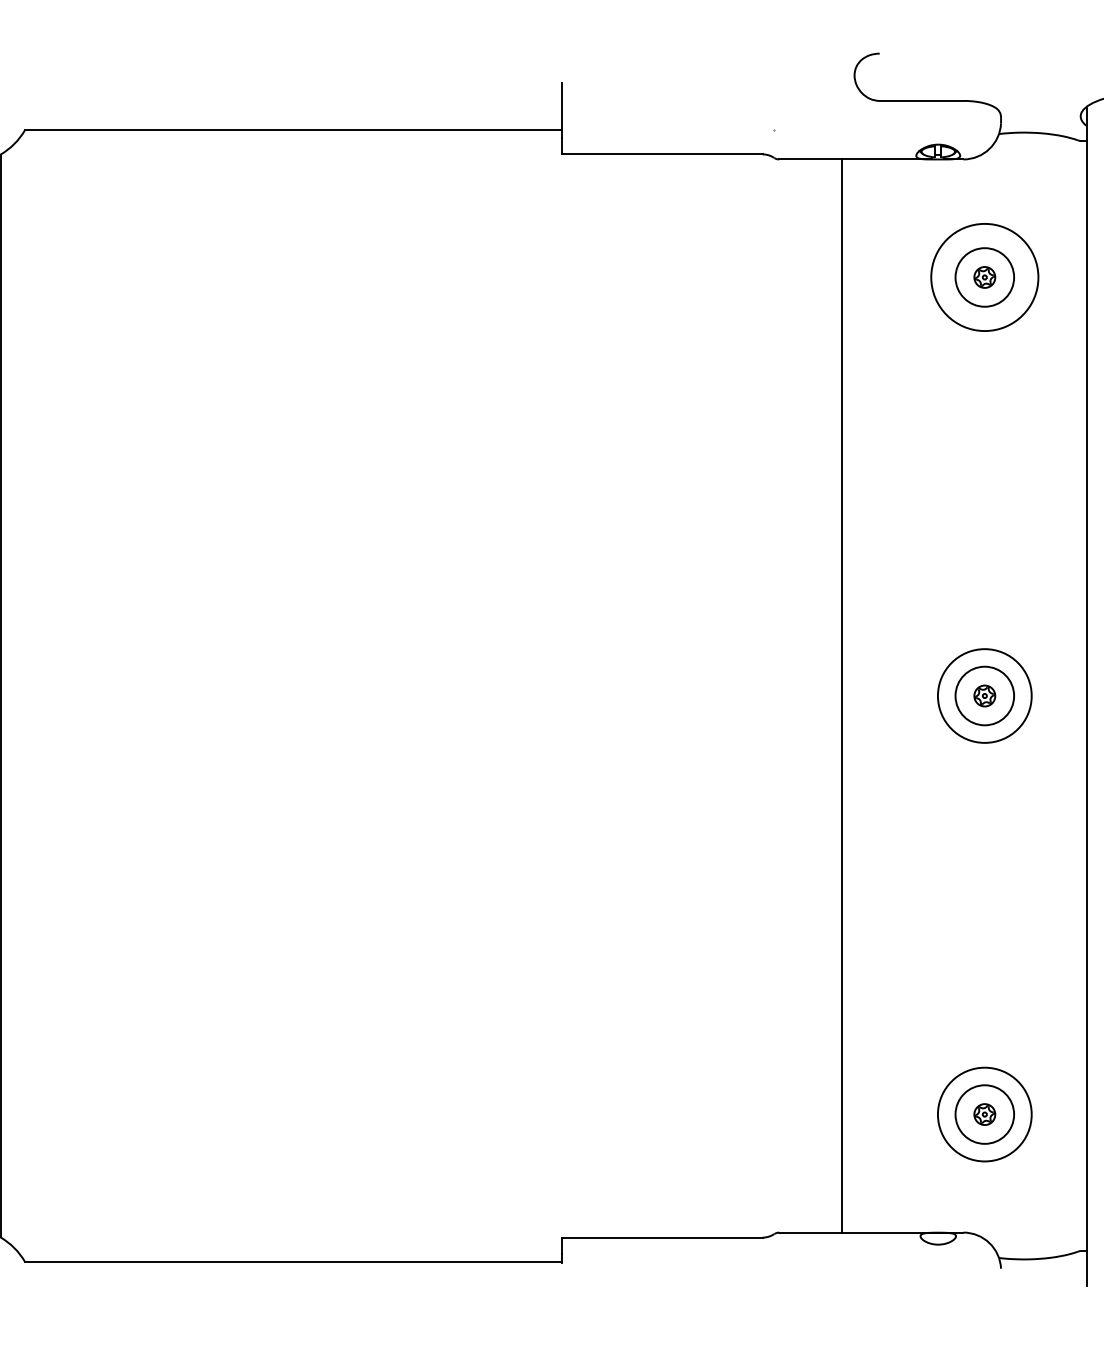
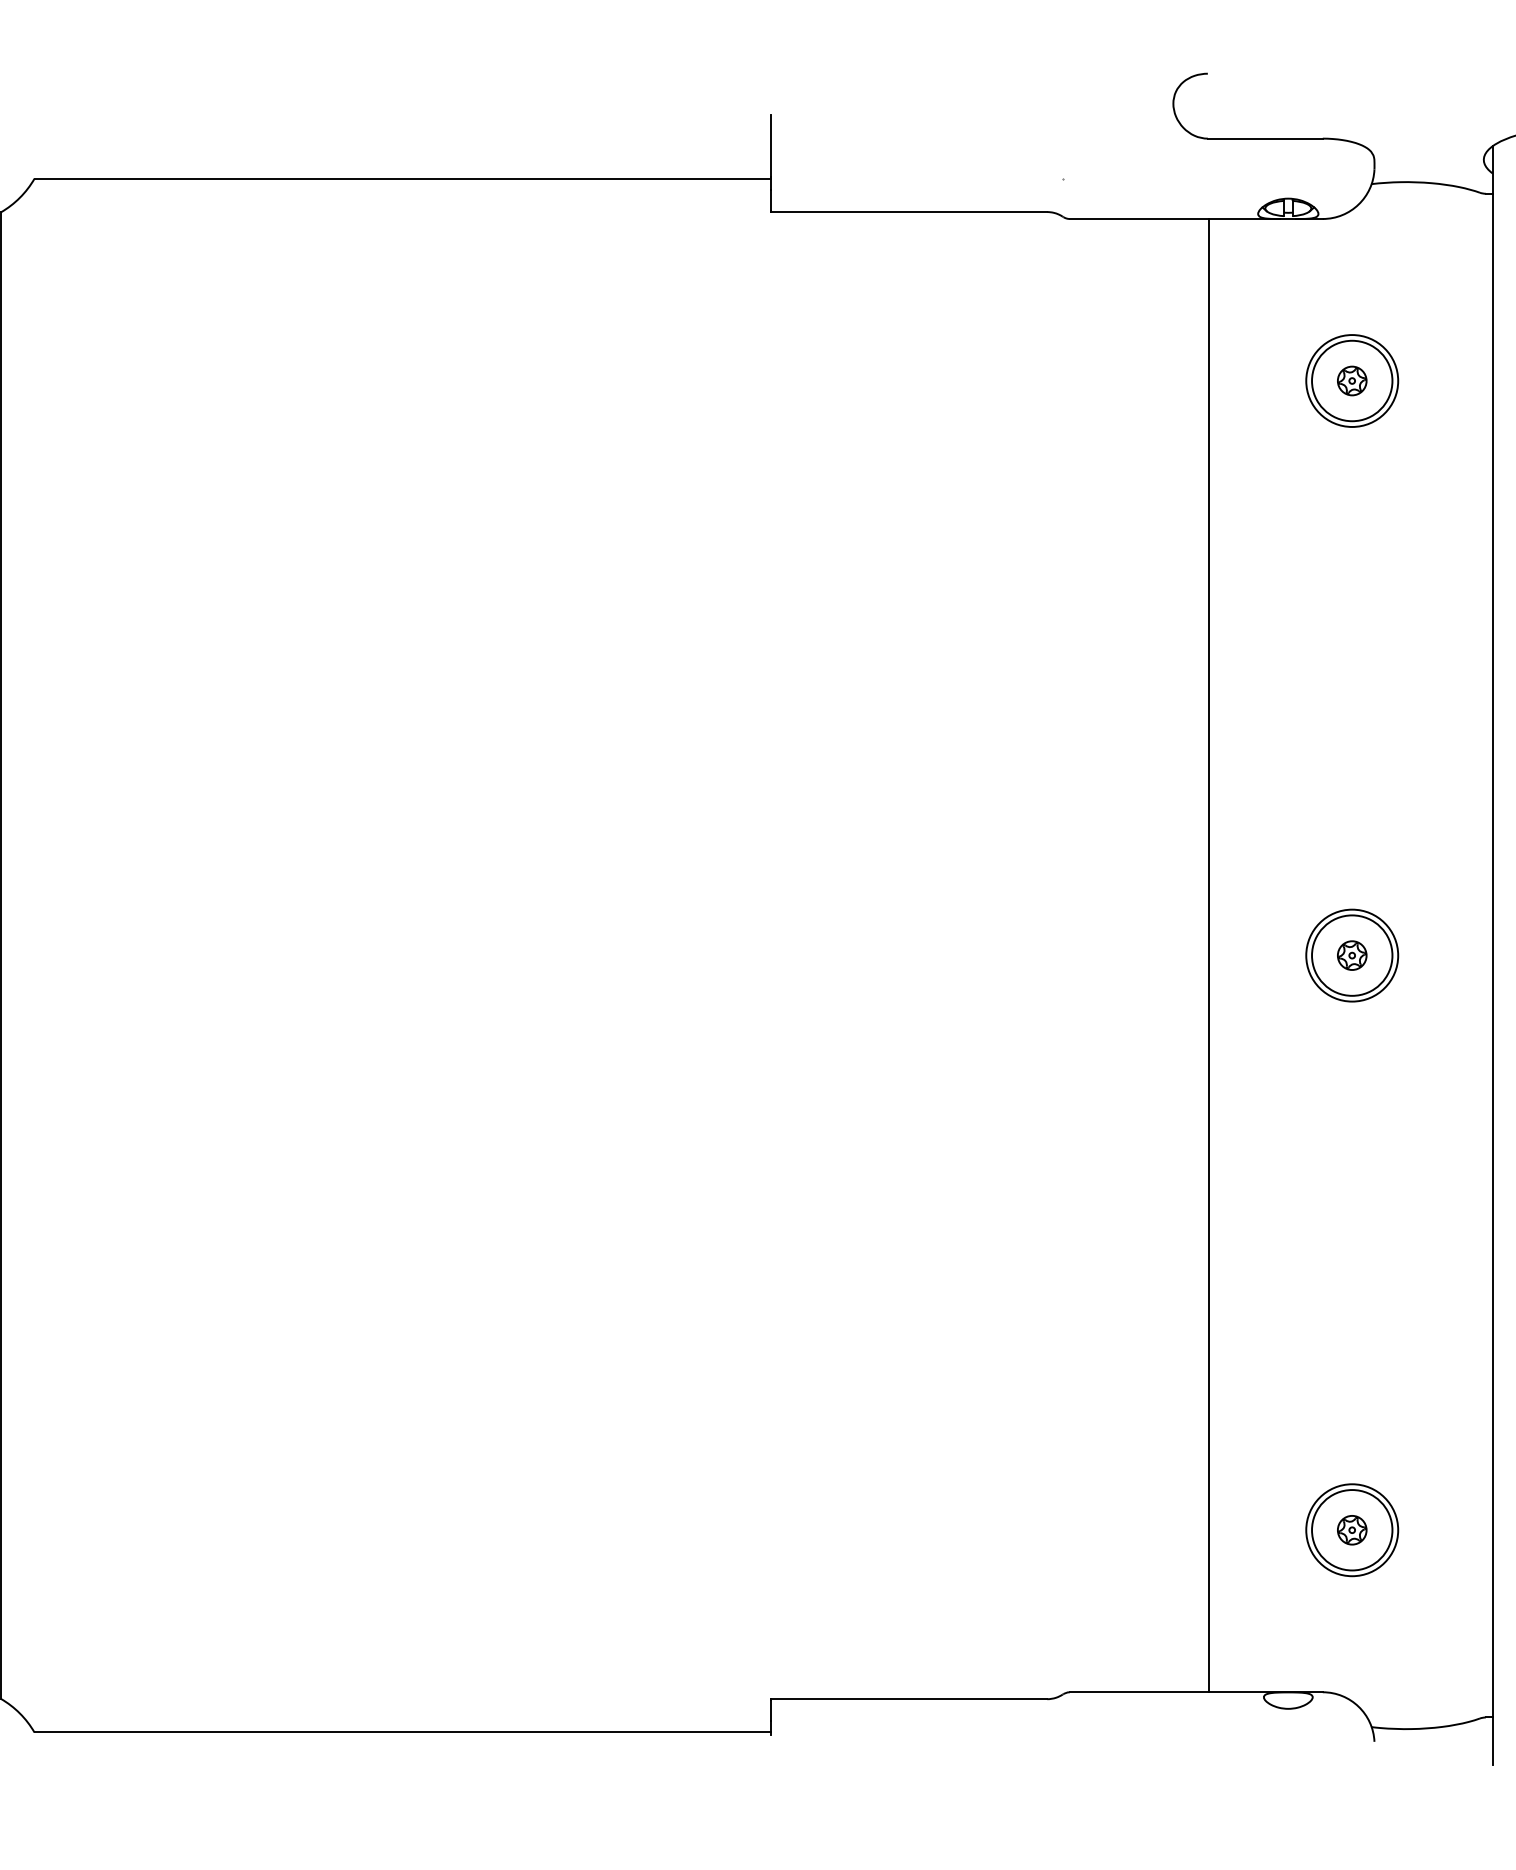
circle: (985, 277) -> (1352, 380), size x0.62
line: (841, 695) -> (1208, 955), moved
circle: (985, 695) -> (1352, 955), size x0.71
circle: (985, 1114) -> (1352, 1530), size x0.71

